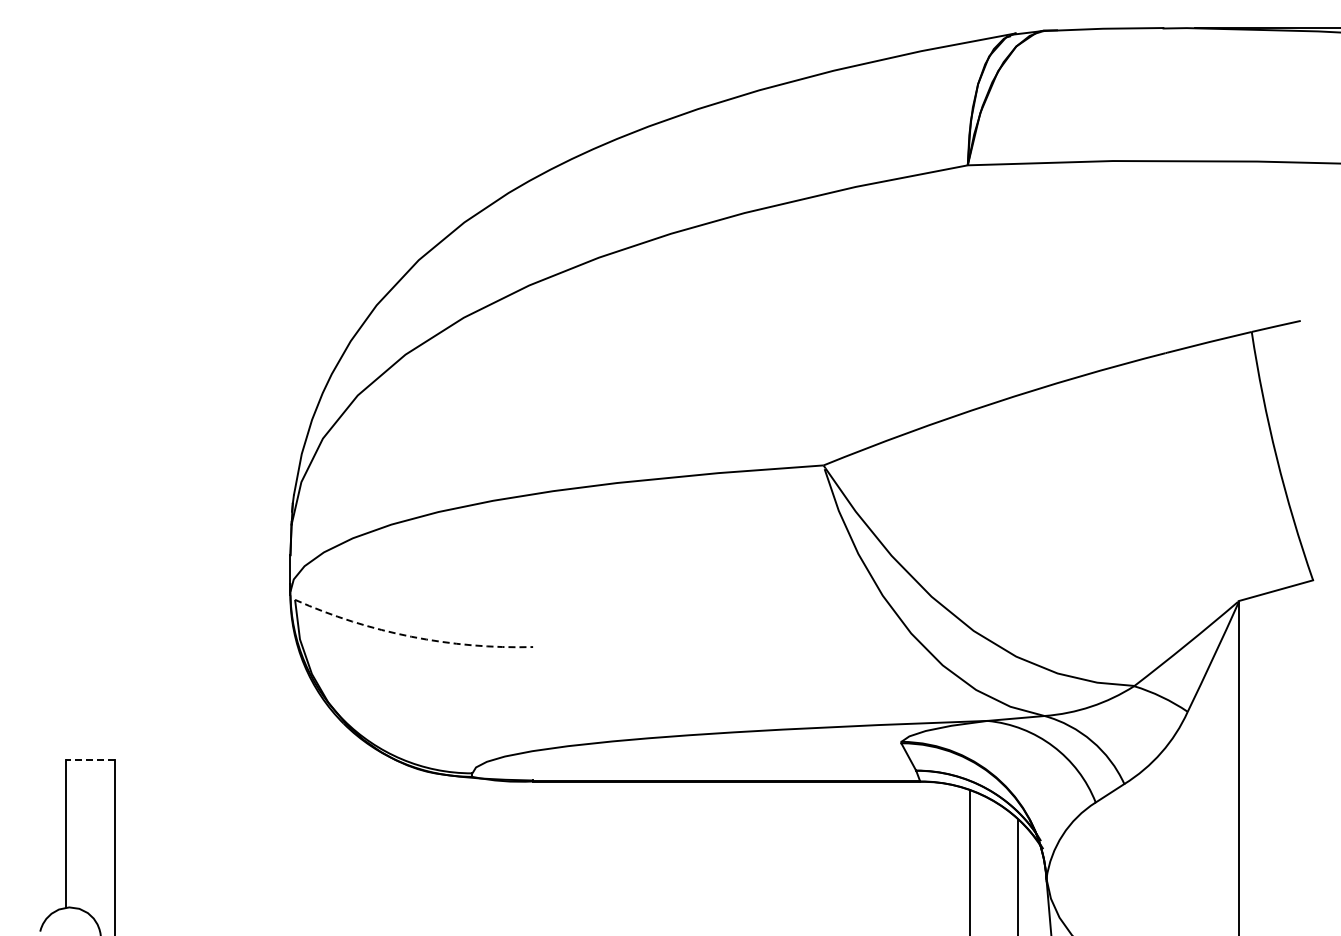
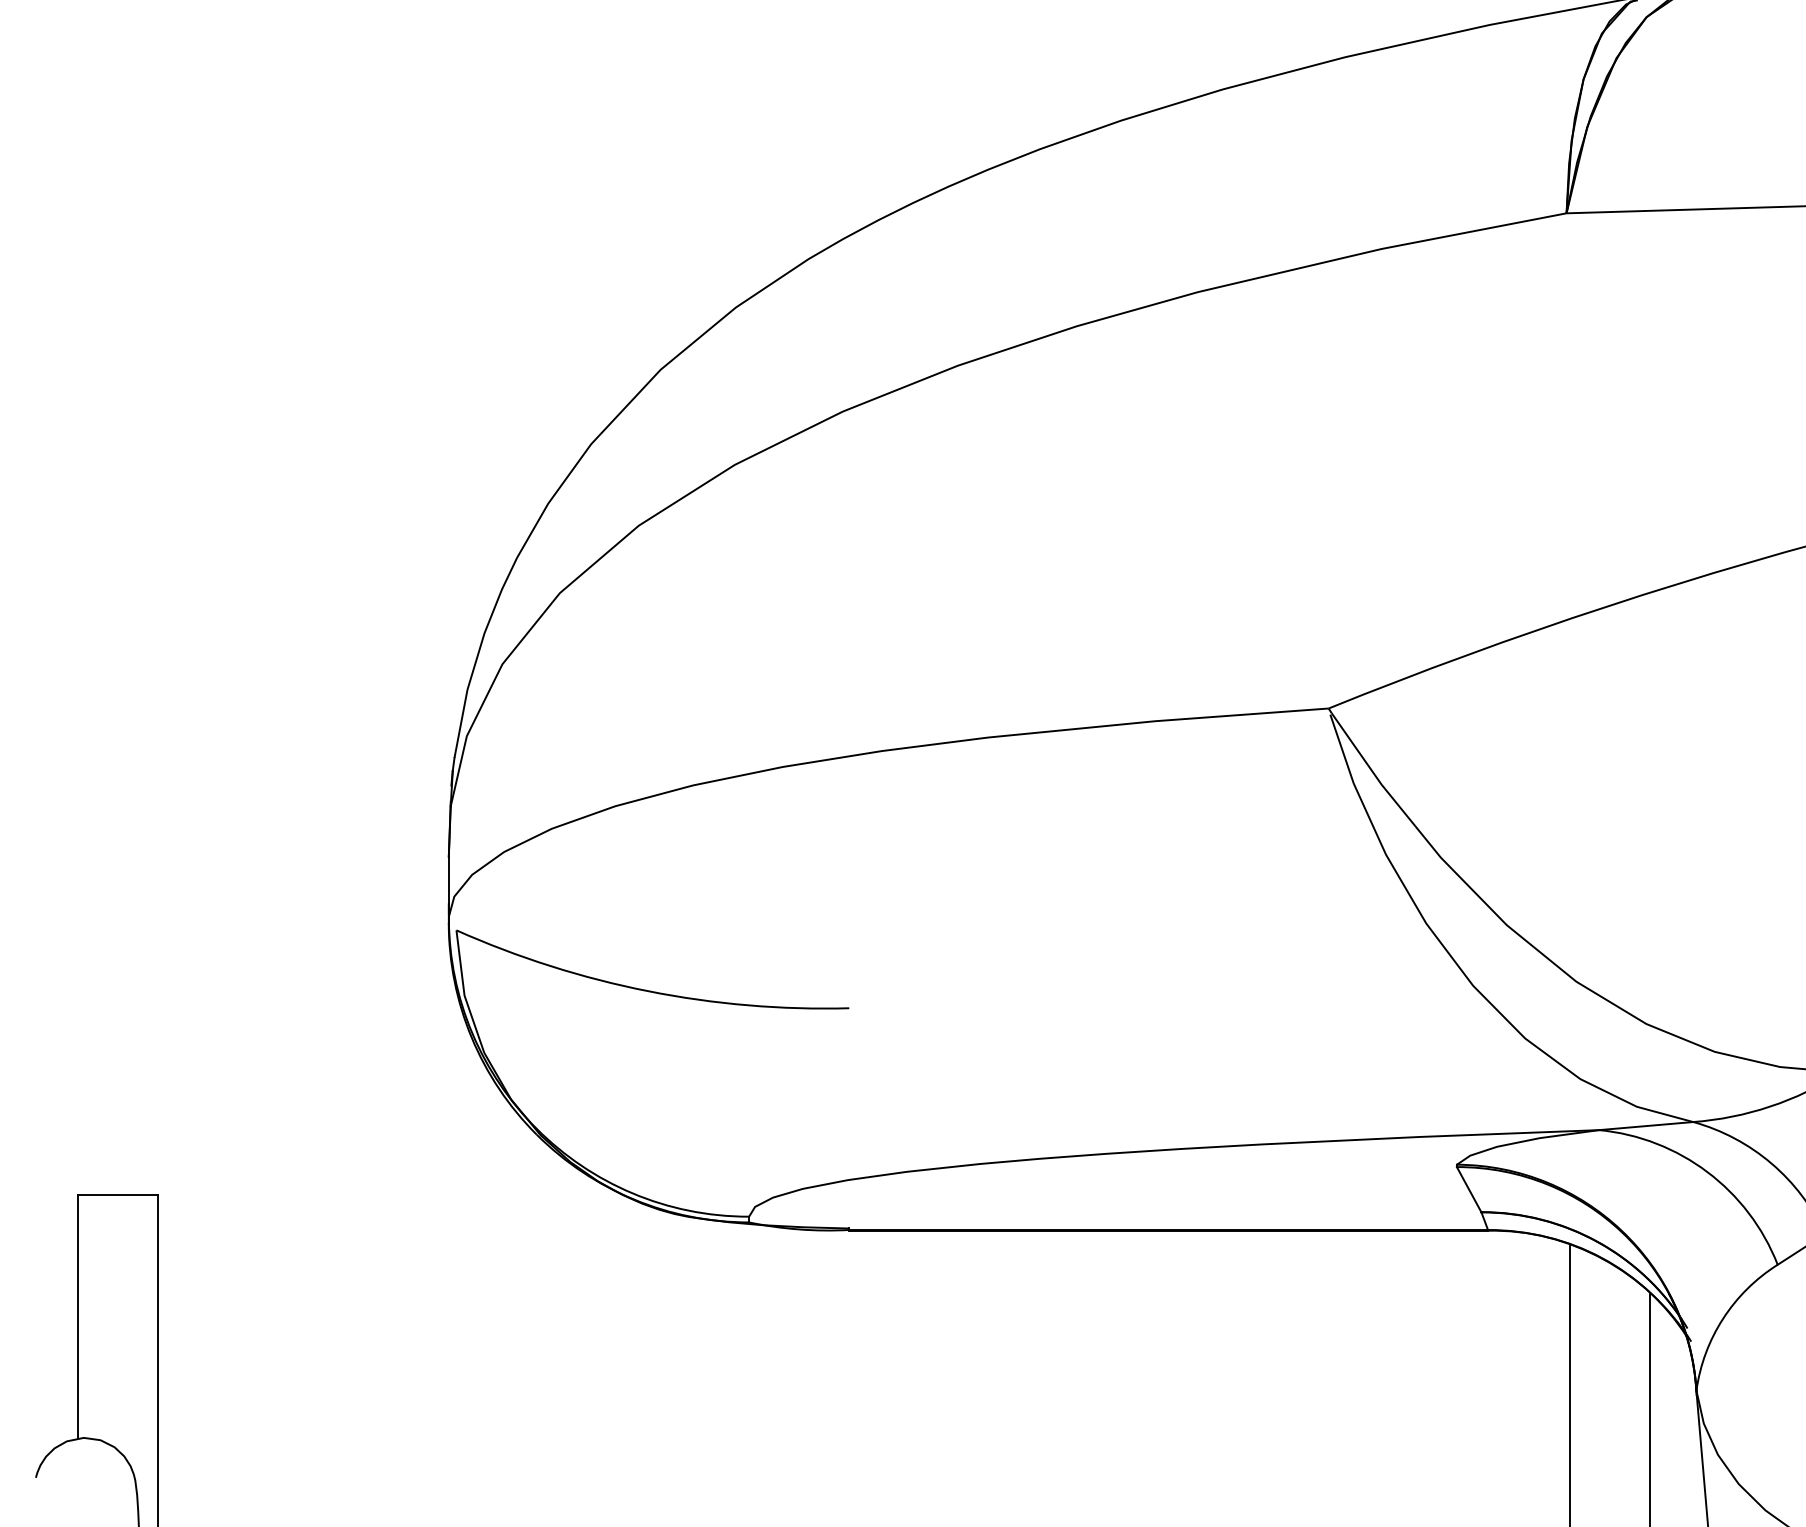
arc: (411, 636) -> (648, 990), dashed -> solid
line: (89, 760) -> (117, 1195), dashed -> solid

